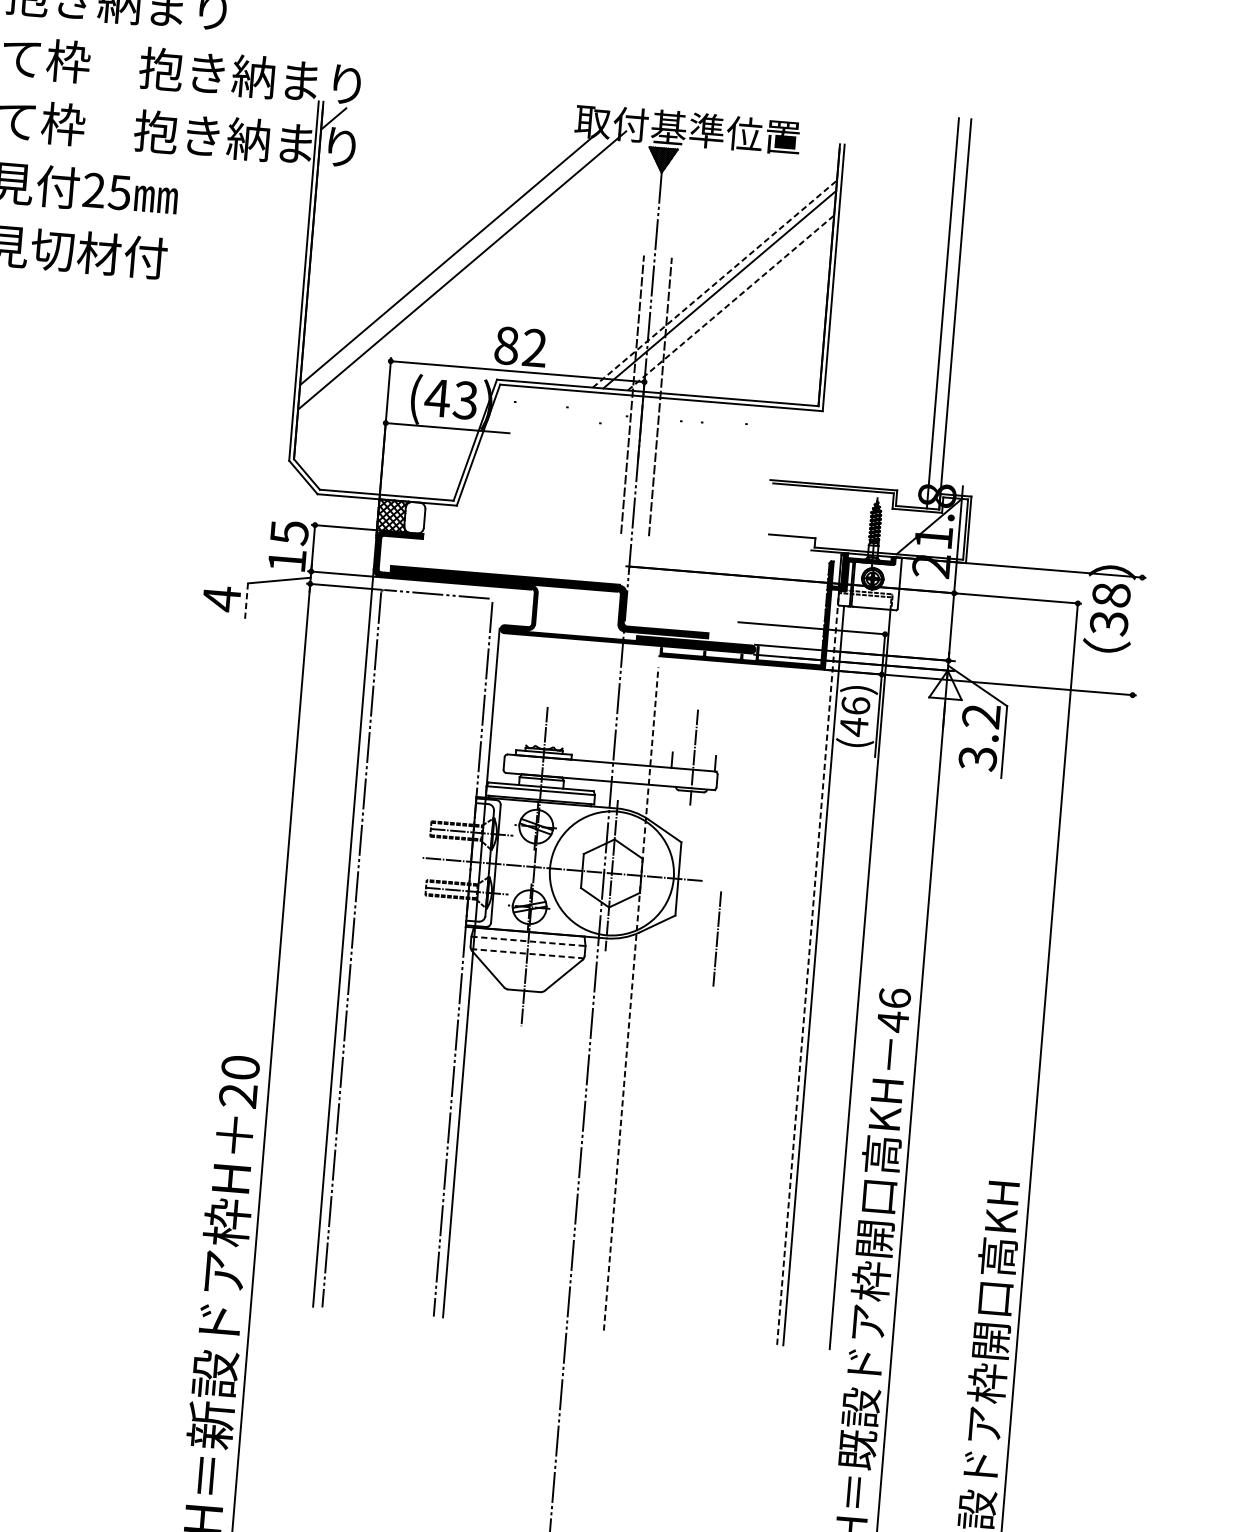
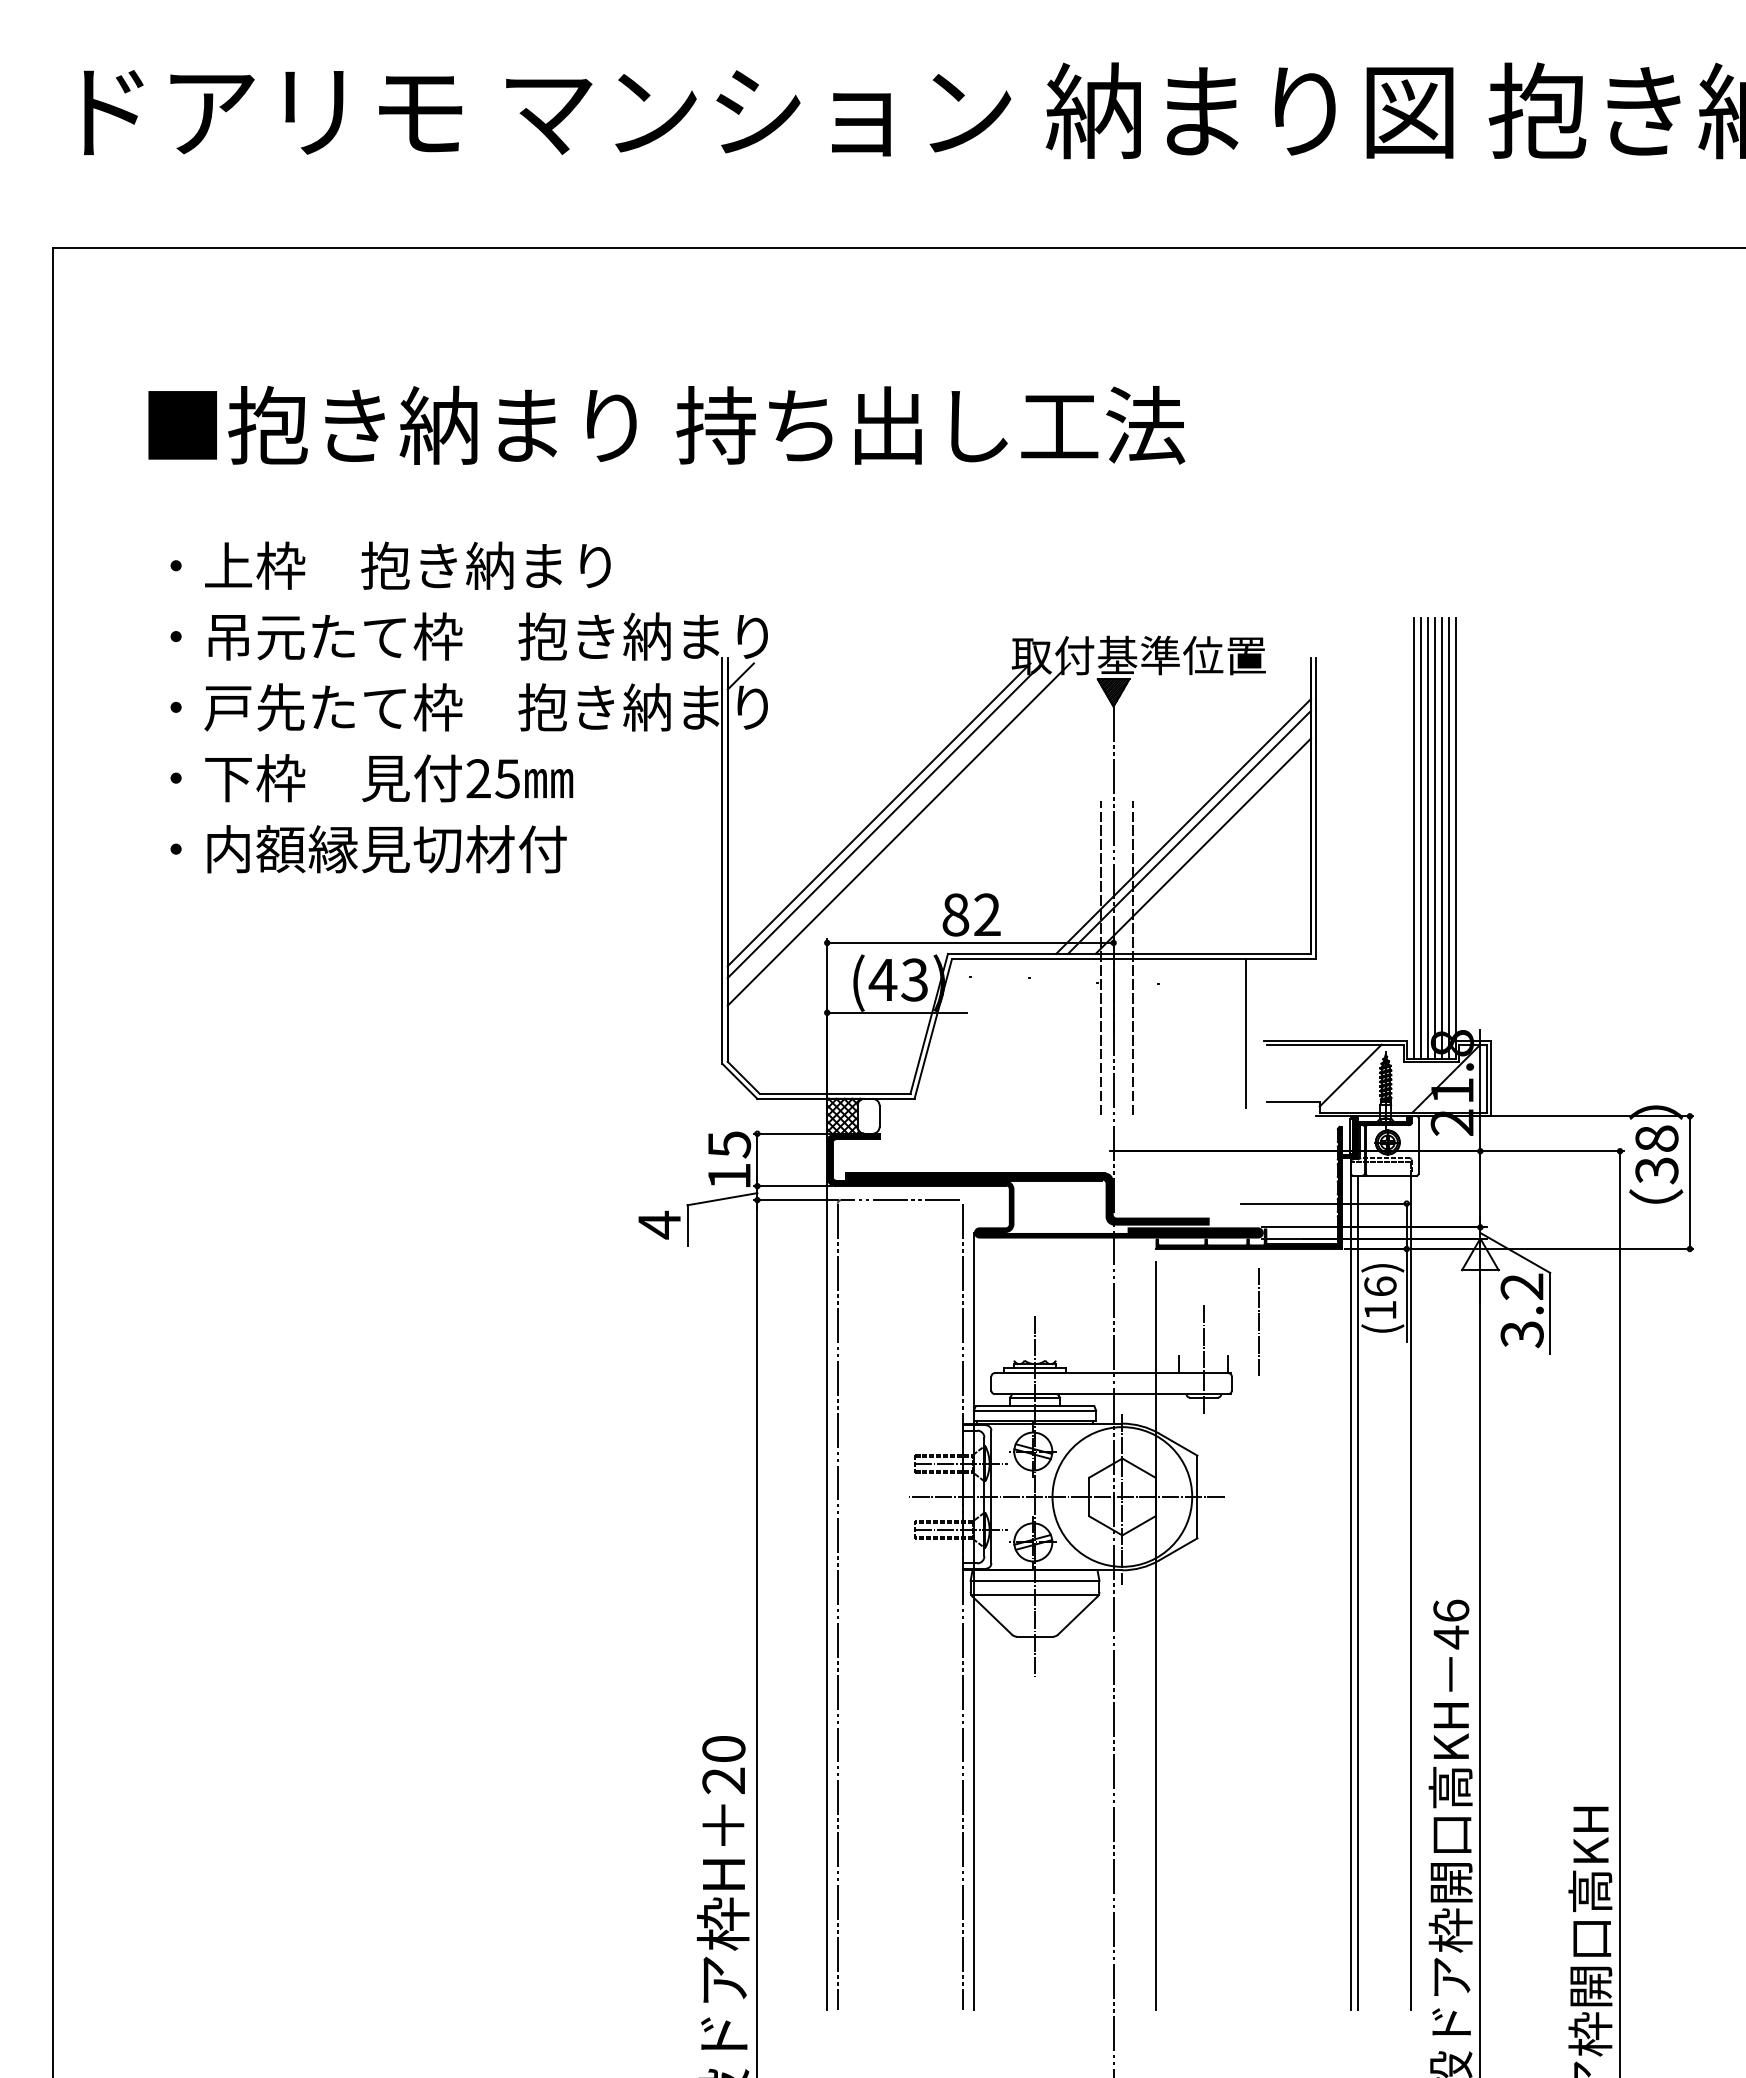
line: (445, 251) -> (878, 814), added
line: (714, 284) -> (1183, 826), dashed -> solid
line: (731, 302) -> (1203, 845), dashed -> solid
line: (918, 311) -> (1414, 838), added
line: (923, 311) -> (1420, 838), added
line: (930, 312) -> (1427, 838), added
line: (936, 312) -> (1434, 838), added
line: (948, 313) -> (1448, 838), added
line: (755, 471) -> (1246, 1033), added
line: (844, 516) -> (1350, 1075), added
line: (246, 601) -> (687, 1225), dashed -> solid
line: (1137, 636) -> (1689, 1182), added
text: (854, 727) -> (1380, 1310), (46) -> (16)
line: (717, 938) -> (1258, 1321), moved
line: (528, 941) -> (1035, 1580), dashed -> solid
line: (527, 953) -> (1035, 1594), dashed -> solid
line: (808, 964) -> (1351, 1581), dashed -> solid
line: (631, 998) -> (1155, 1635), dashed -> solid

